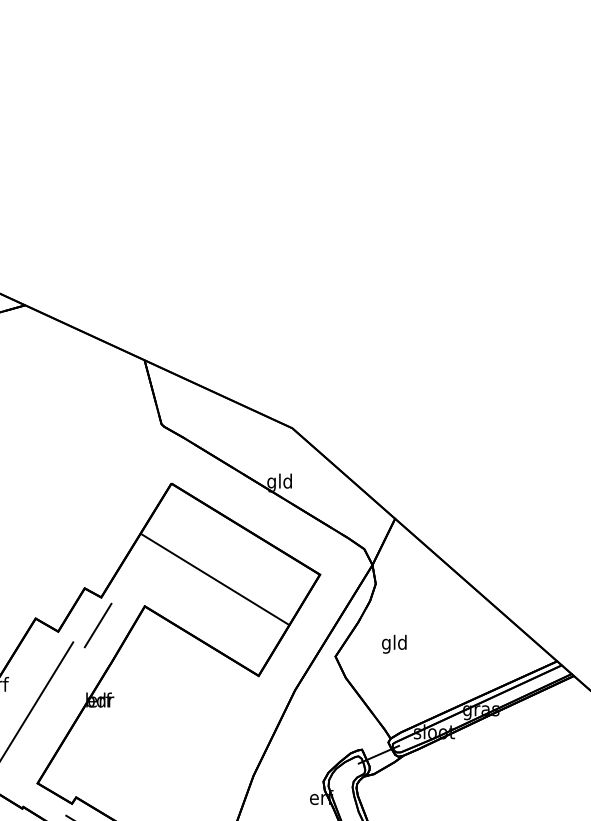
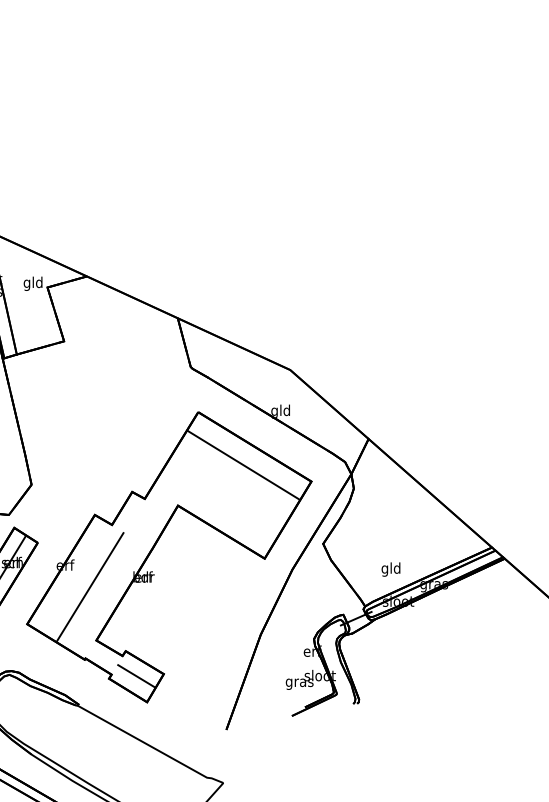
line: (215, 578) -> (243, 464), moved
line: (98, 624) -> (142, 519), removed
text: (393, 644) -> (390, 569), moved

